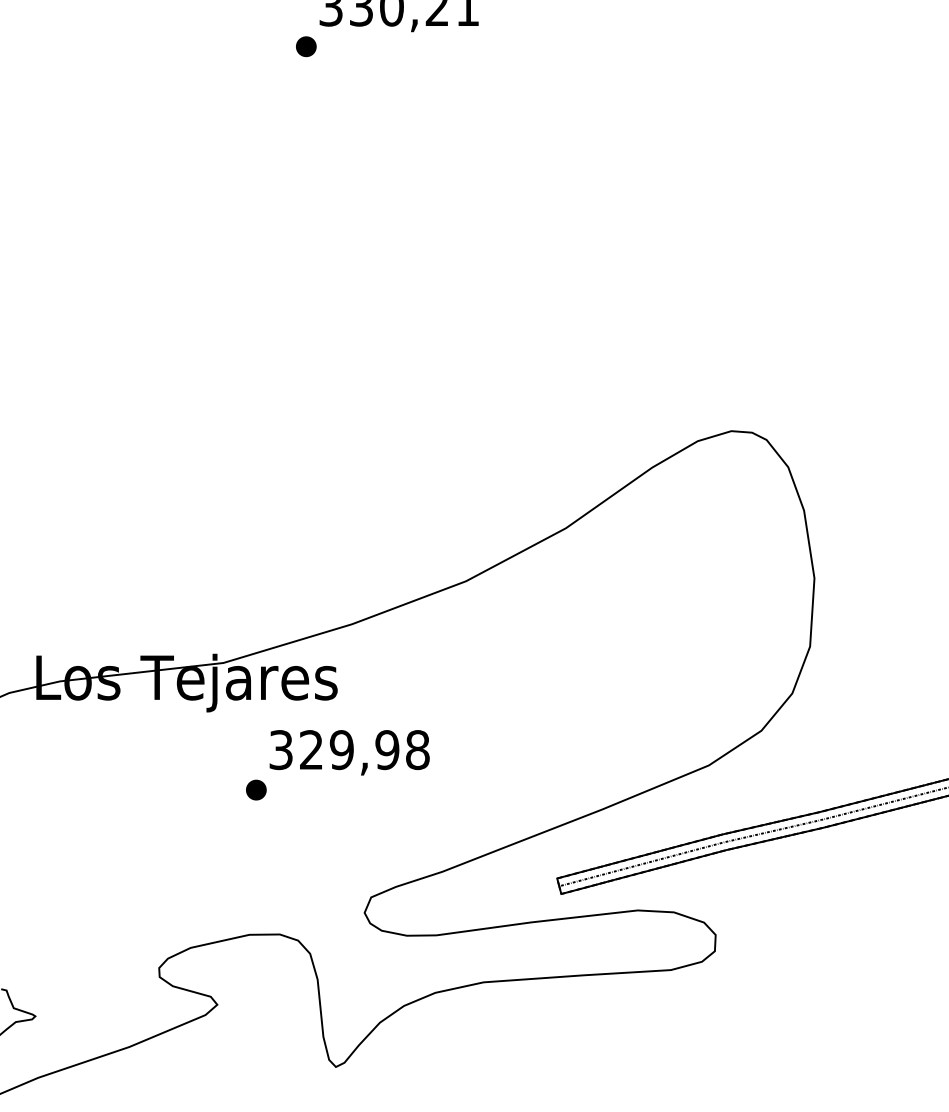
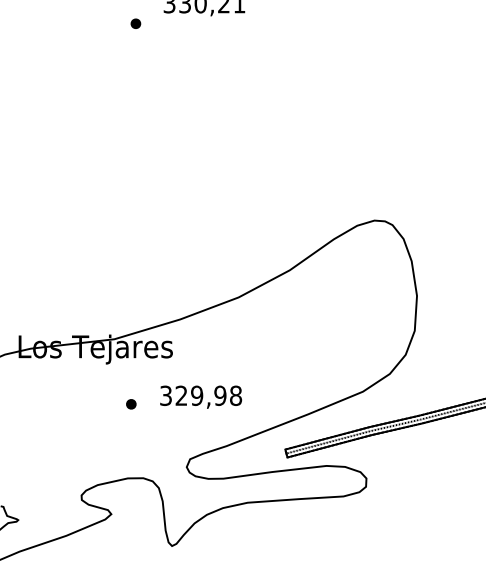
part: (305, 46) -> (135, 23), moved
text: (350, 751) -> (201, 396), moved

